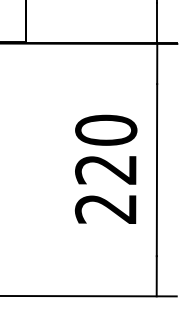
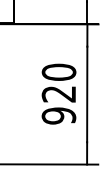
text: (105, 208) -> (58, 115), 220 -> 920

